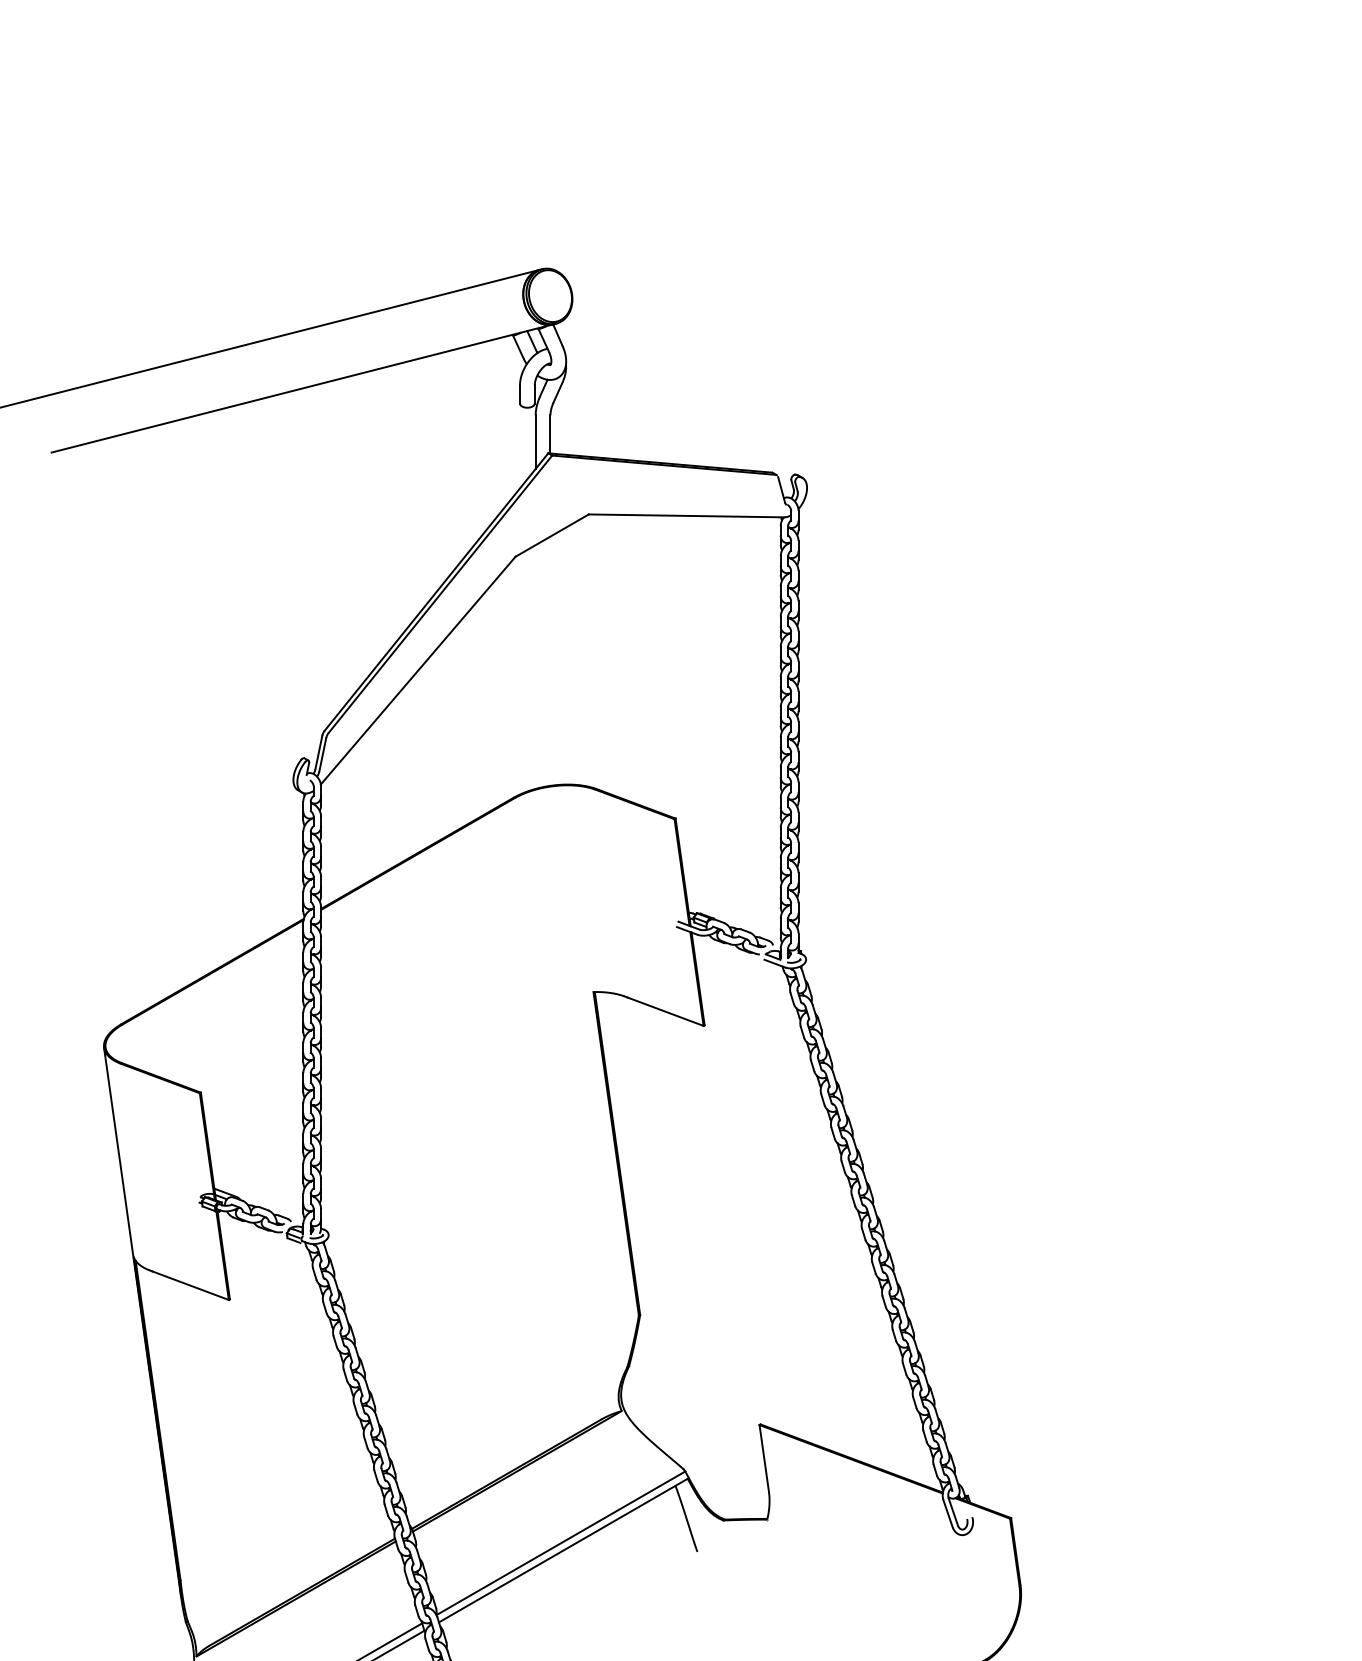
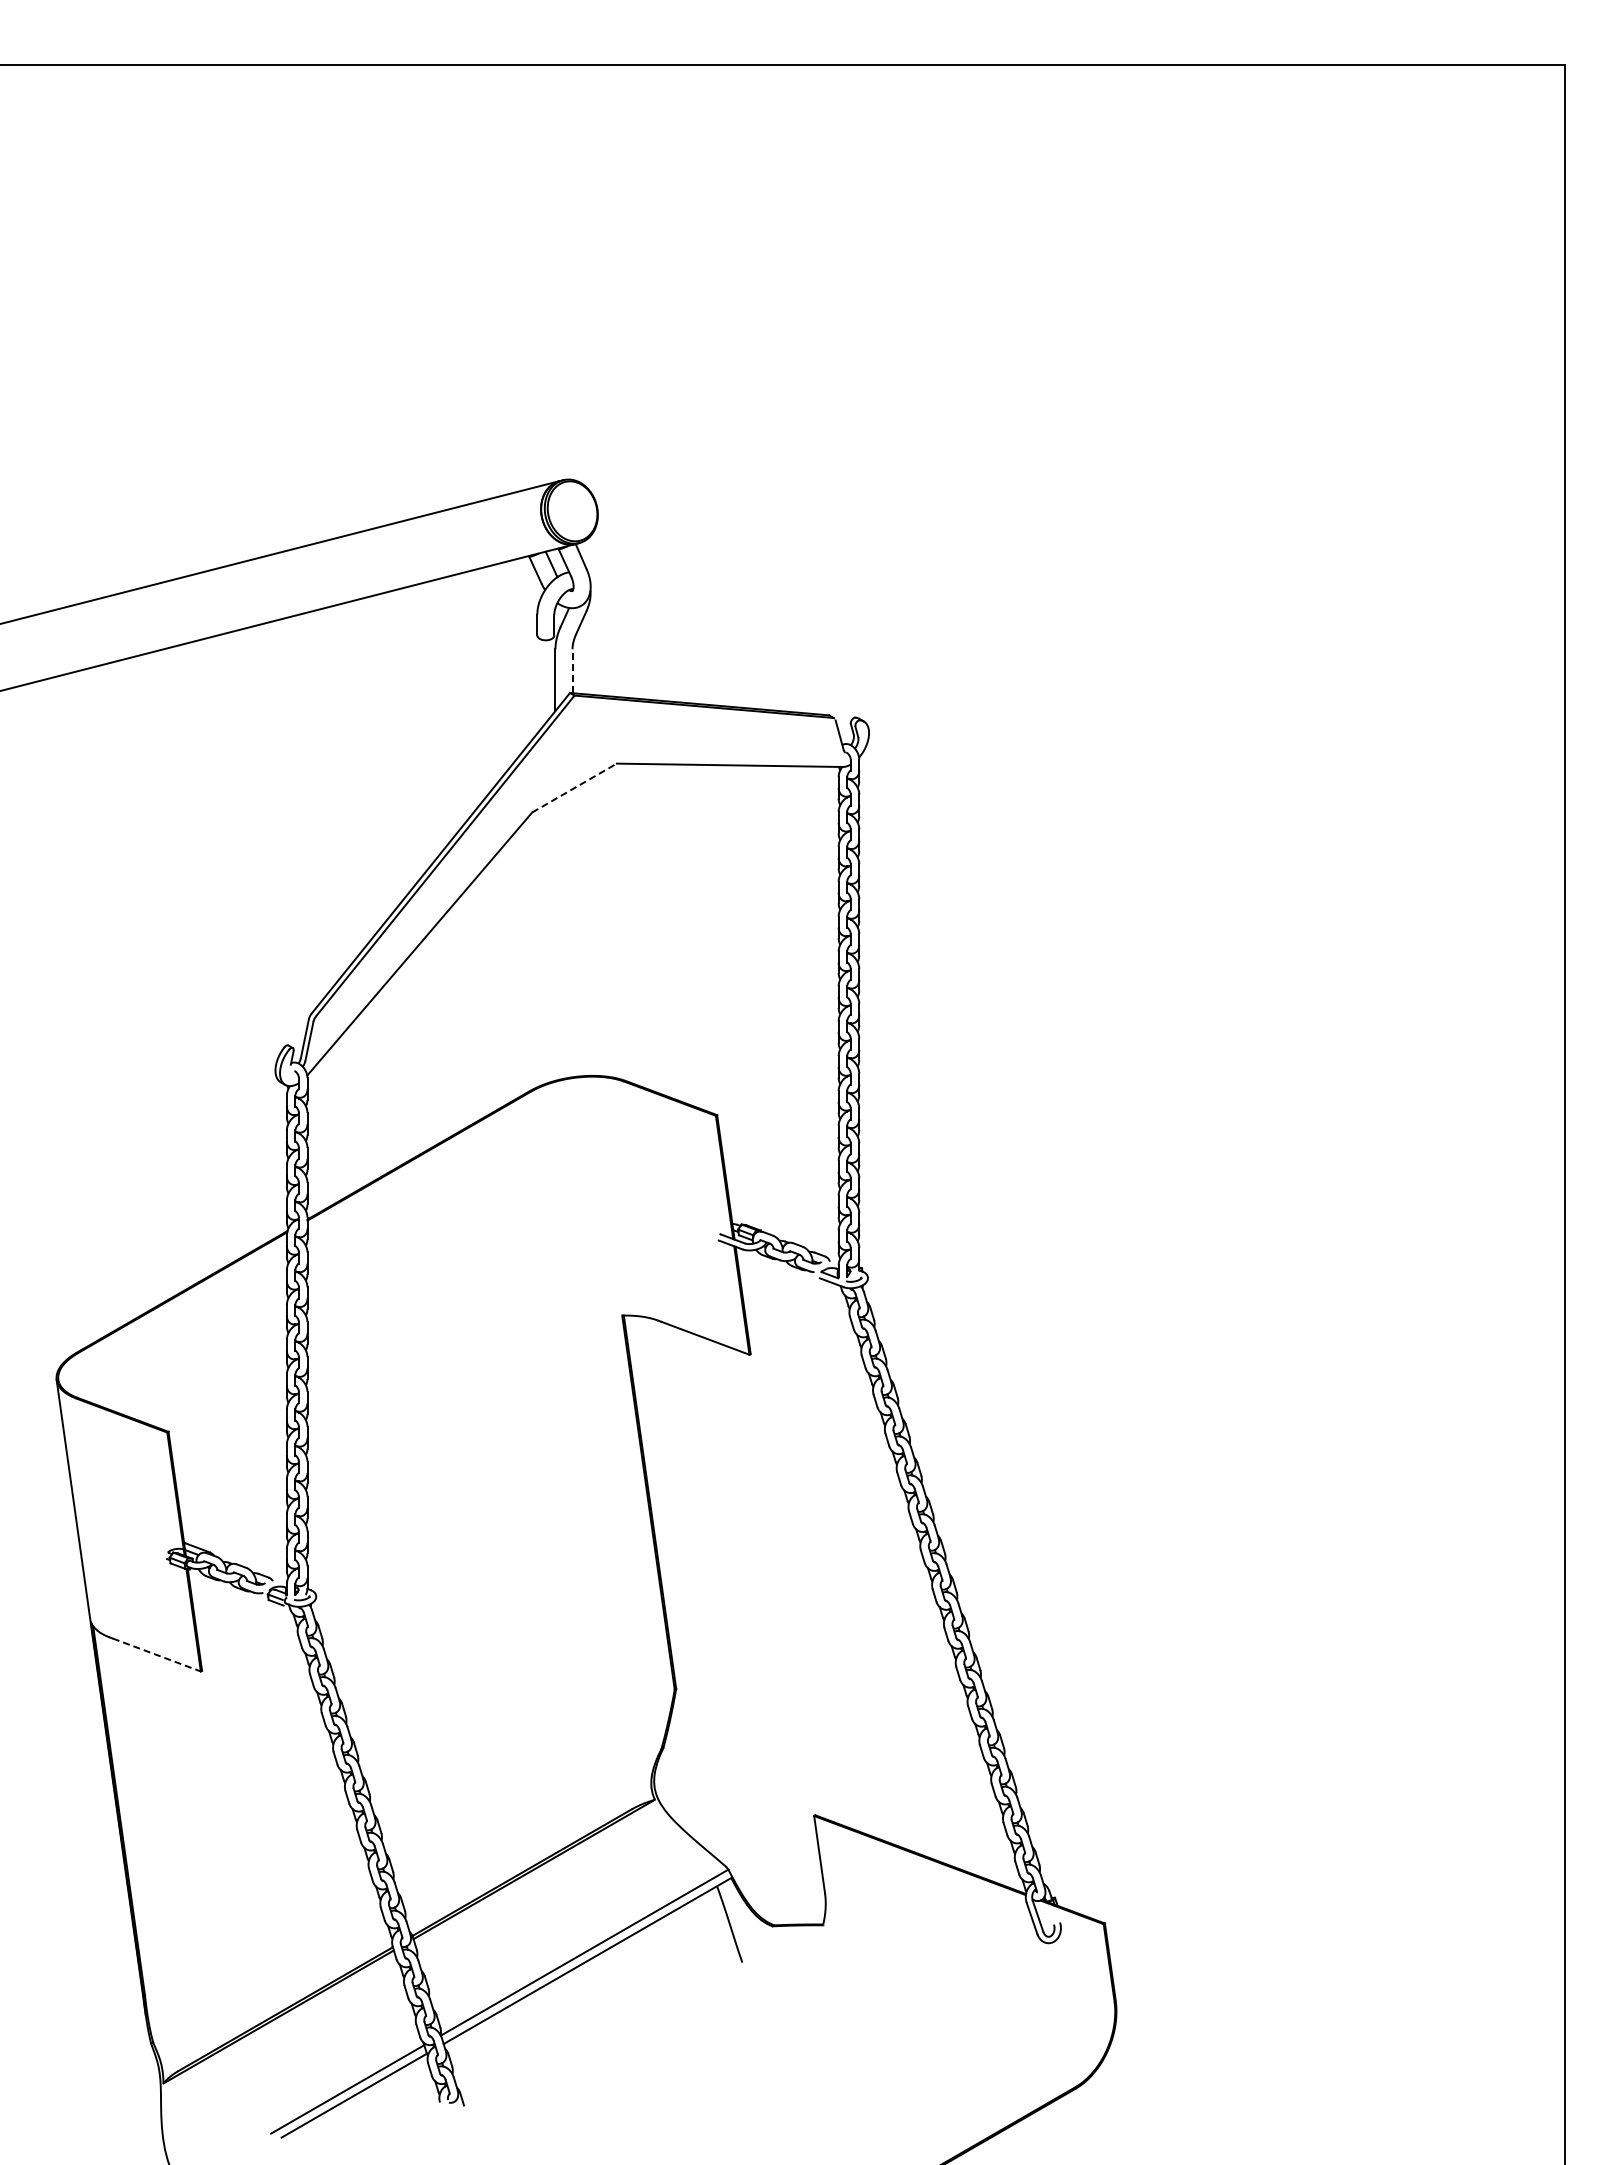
line: (550, 434) -> (572, 671), solid -> dashed
line: (552, 535) -> (574, 788), solid -> dashed
line: (190, 1286) -> (156, 1655), solid -> dashed

